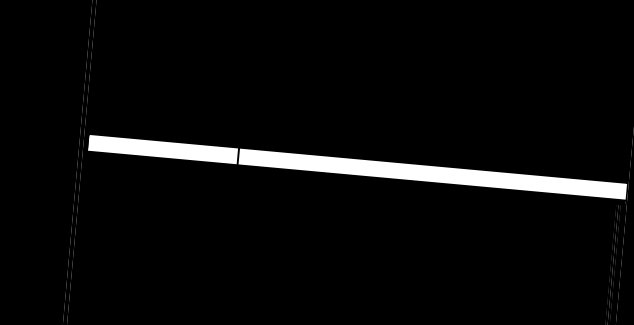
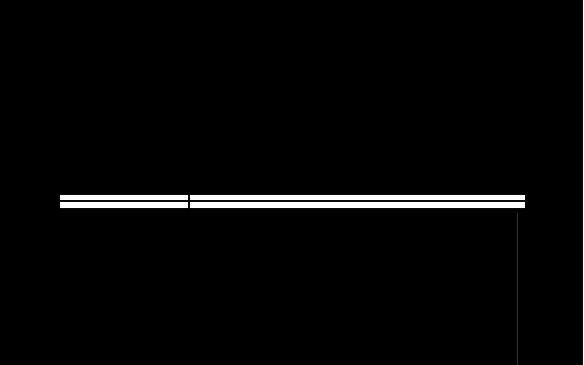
line: (356, 167) -> (291, 201), added

